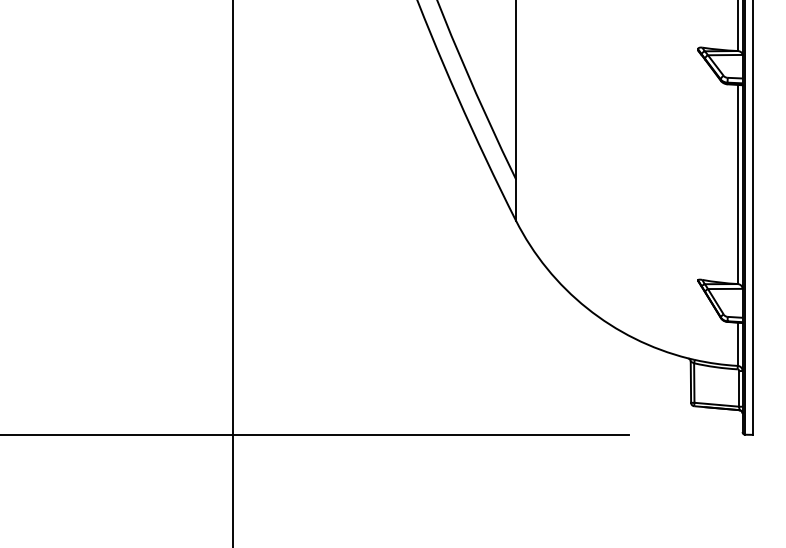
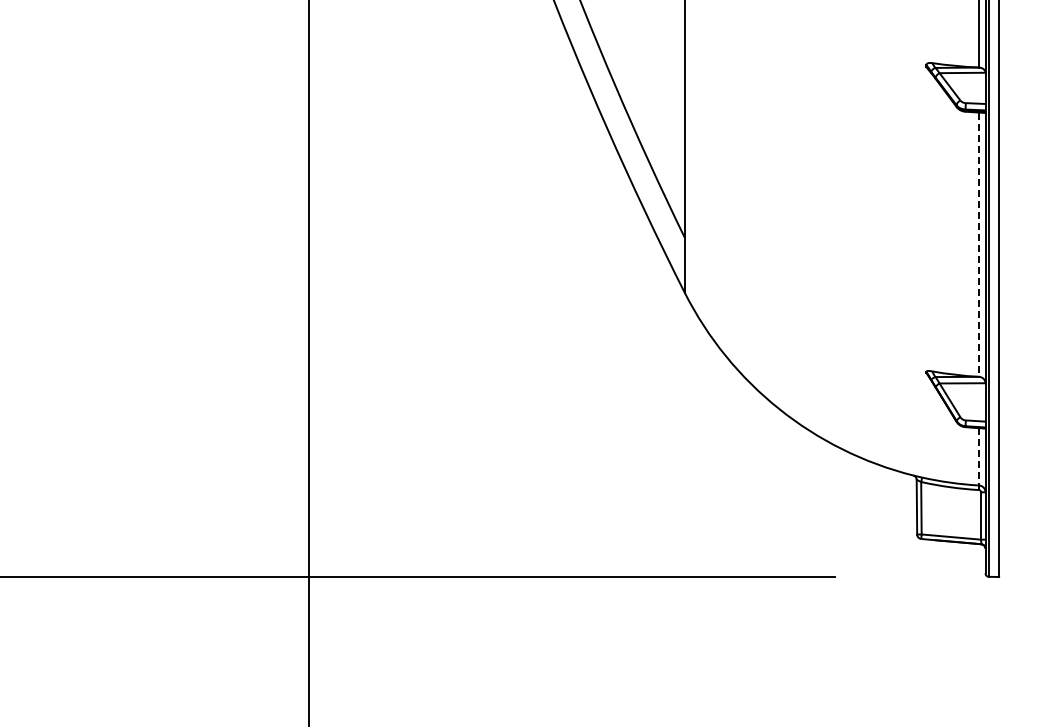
line: (738, 185) -> (979, 245), solid -> dashed
line: (738, 344) -> (979, 456), solid -> dashed

